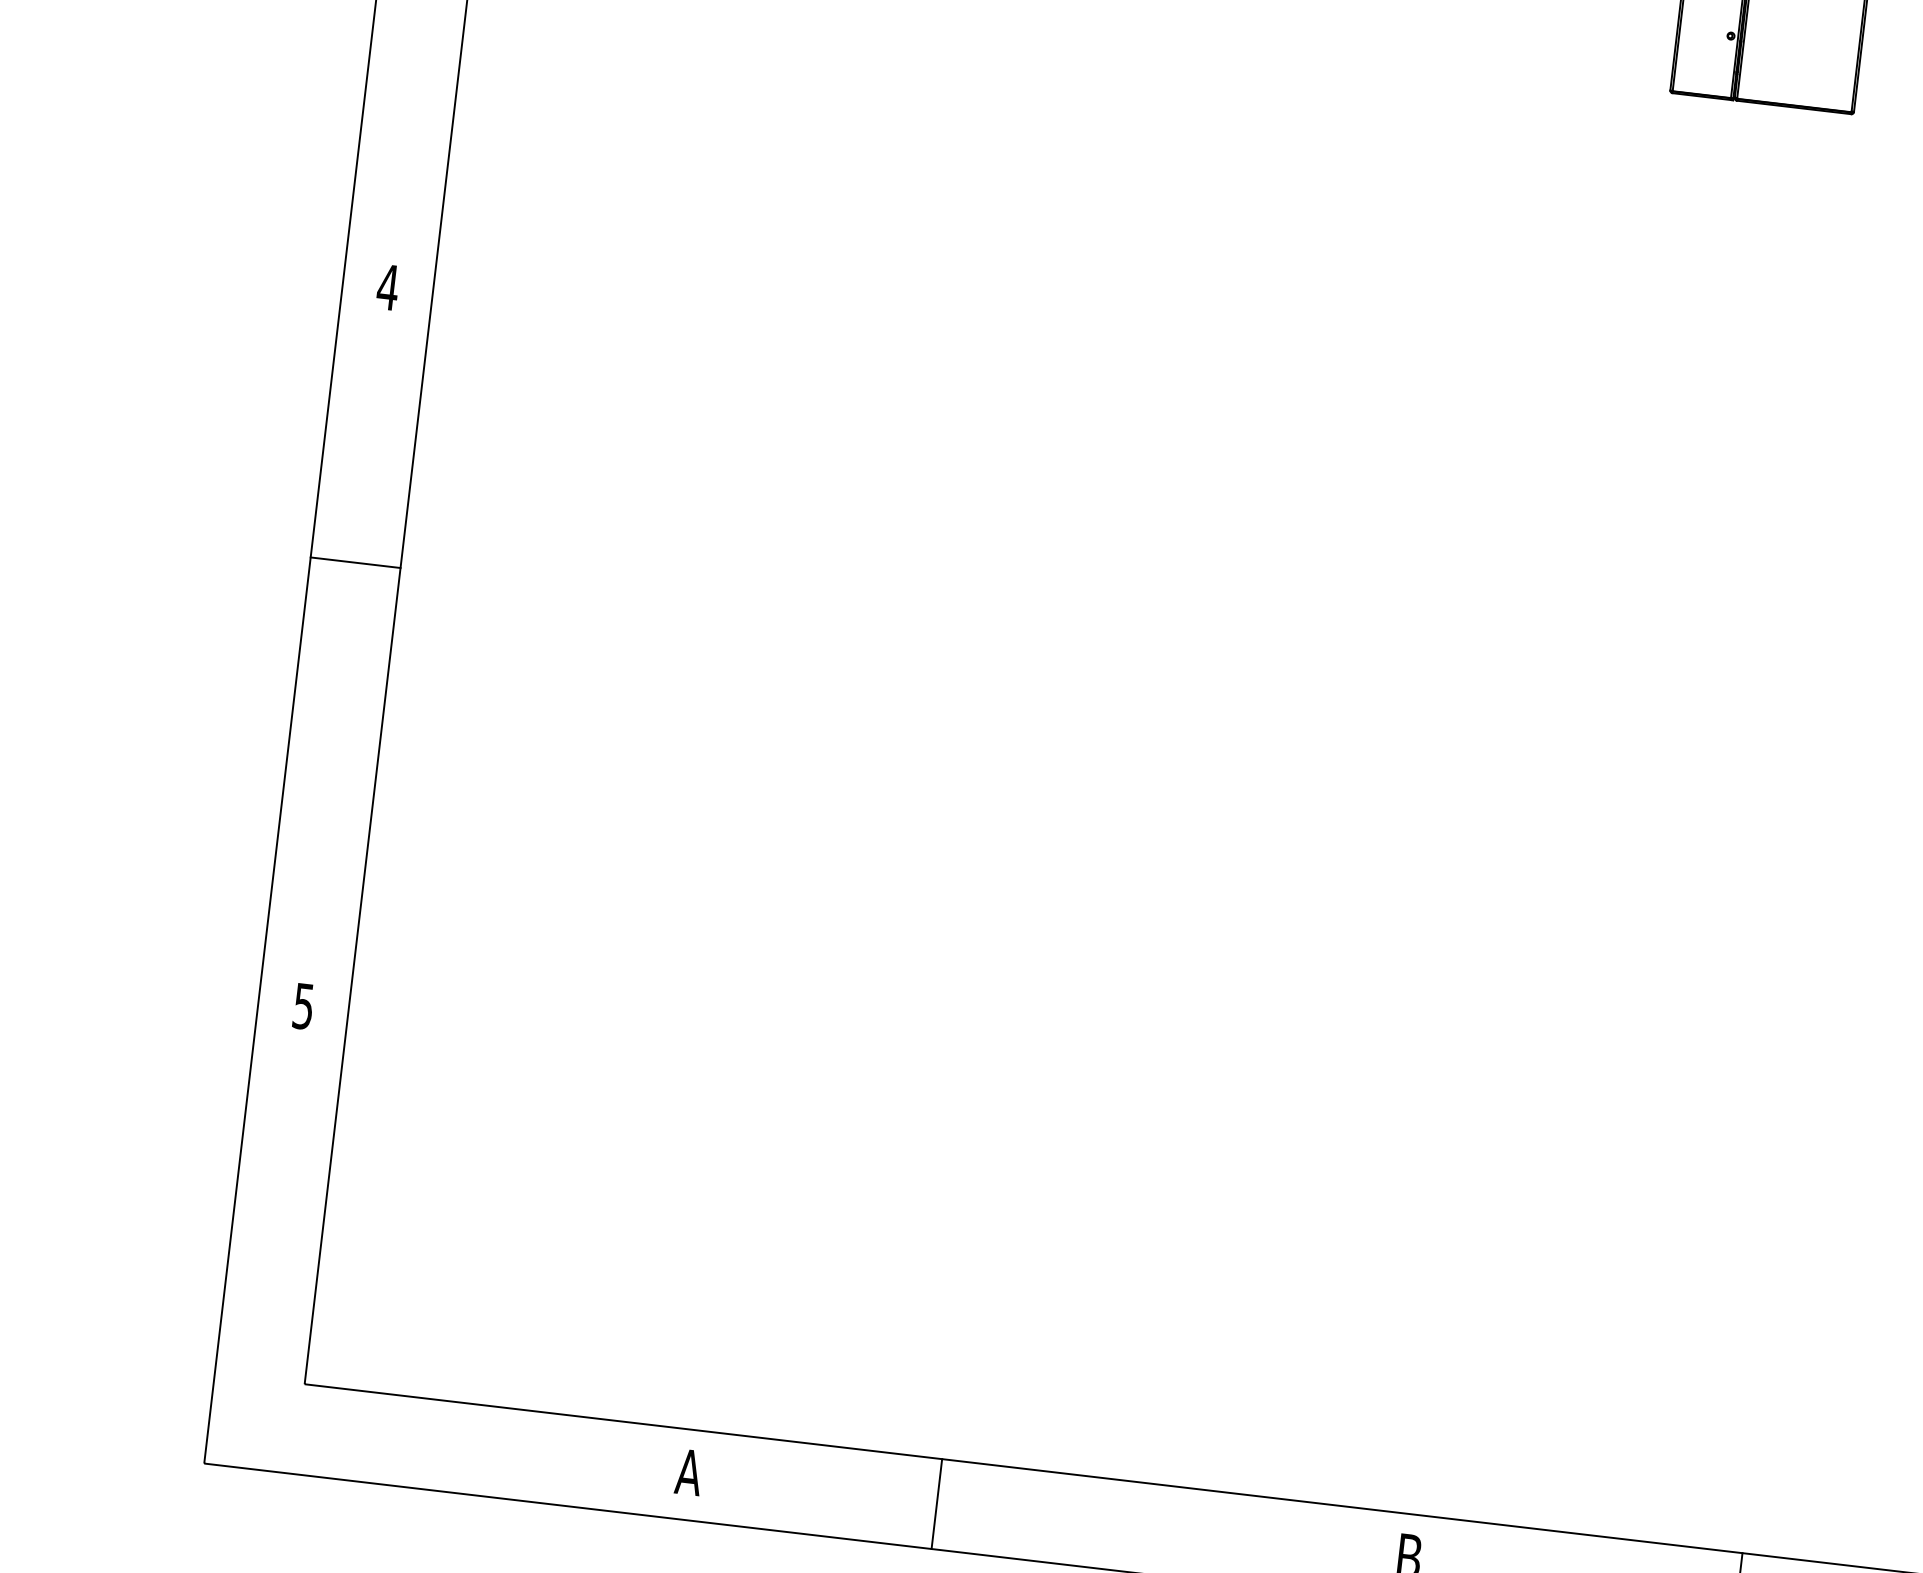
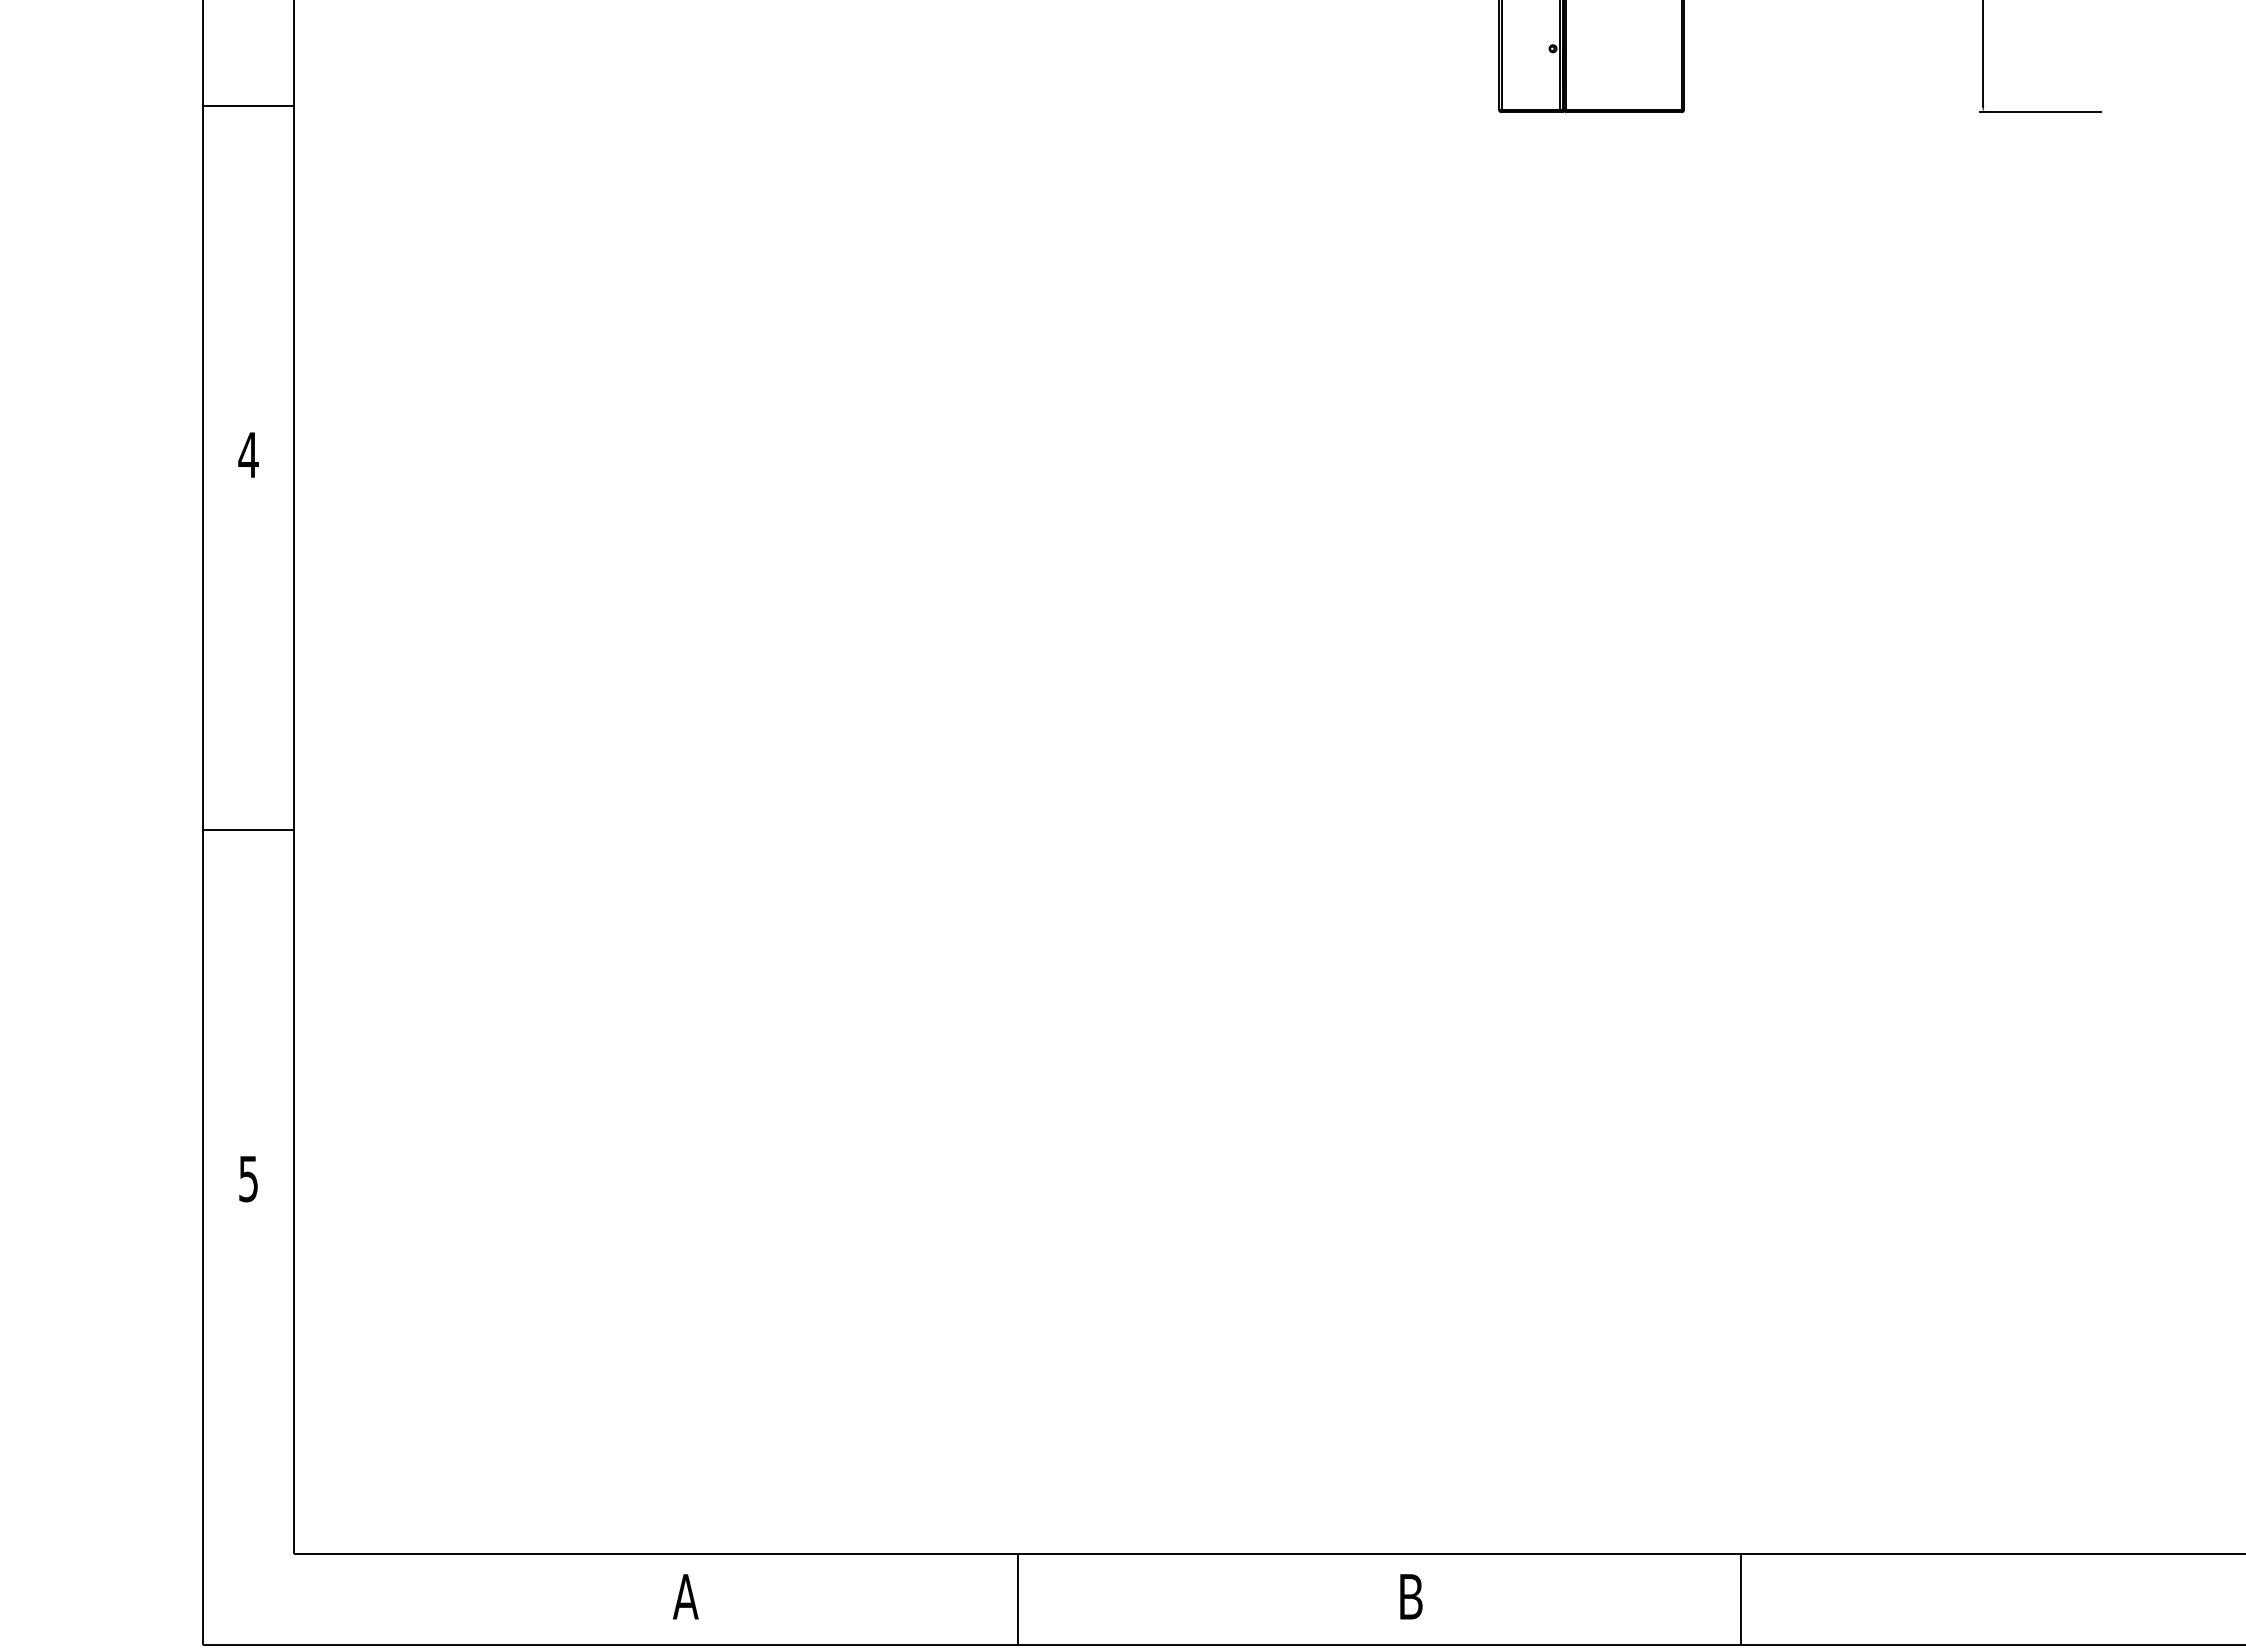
line: (355, 562) -> (248, 830), moved
line: (936, 1504) -> (1017, 1599), moved

